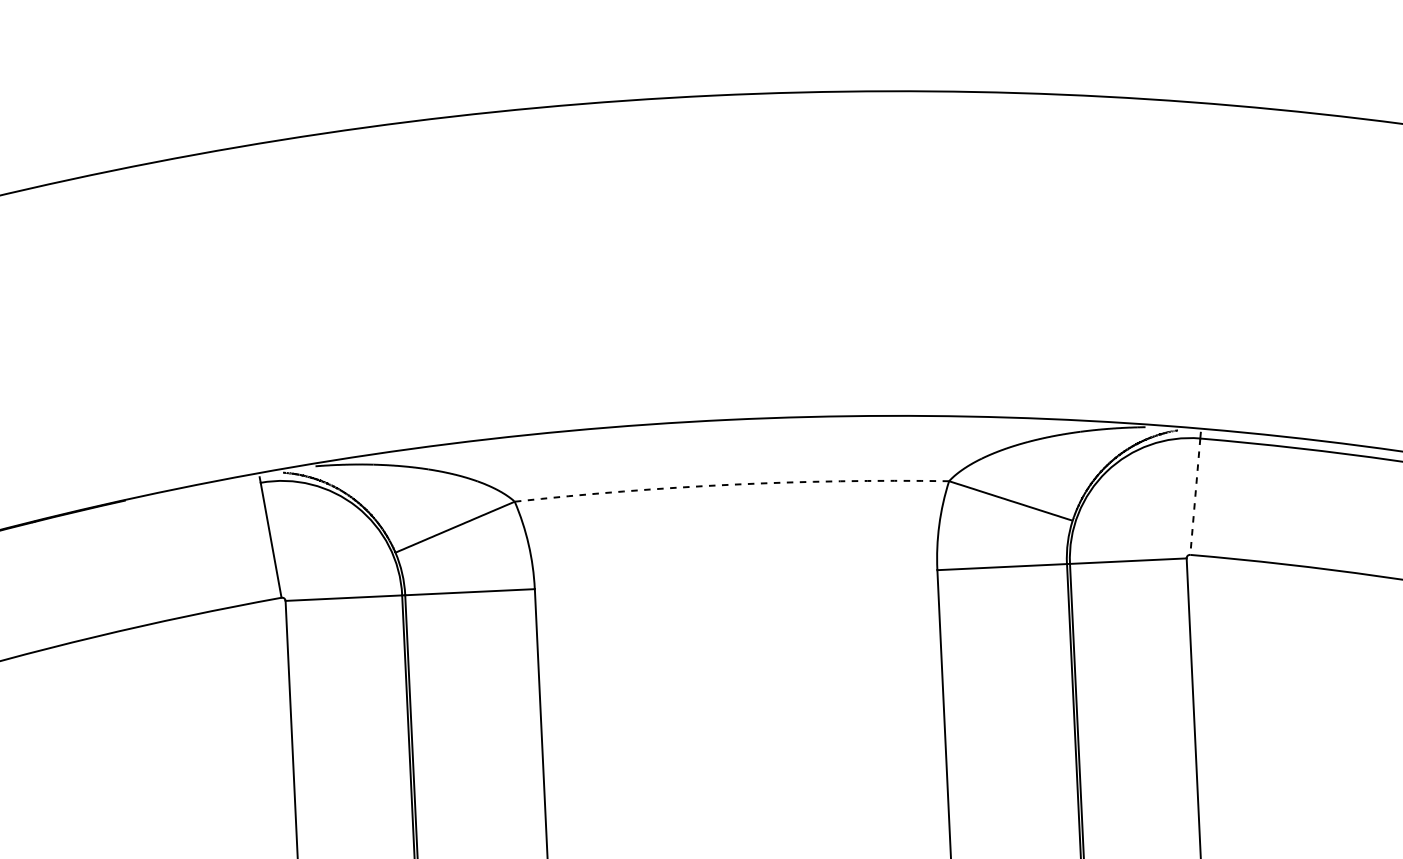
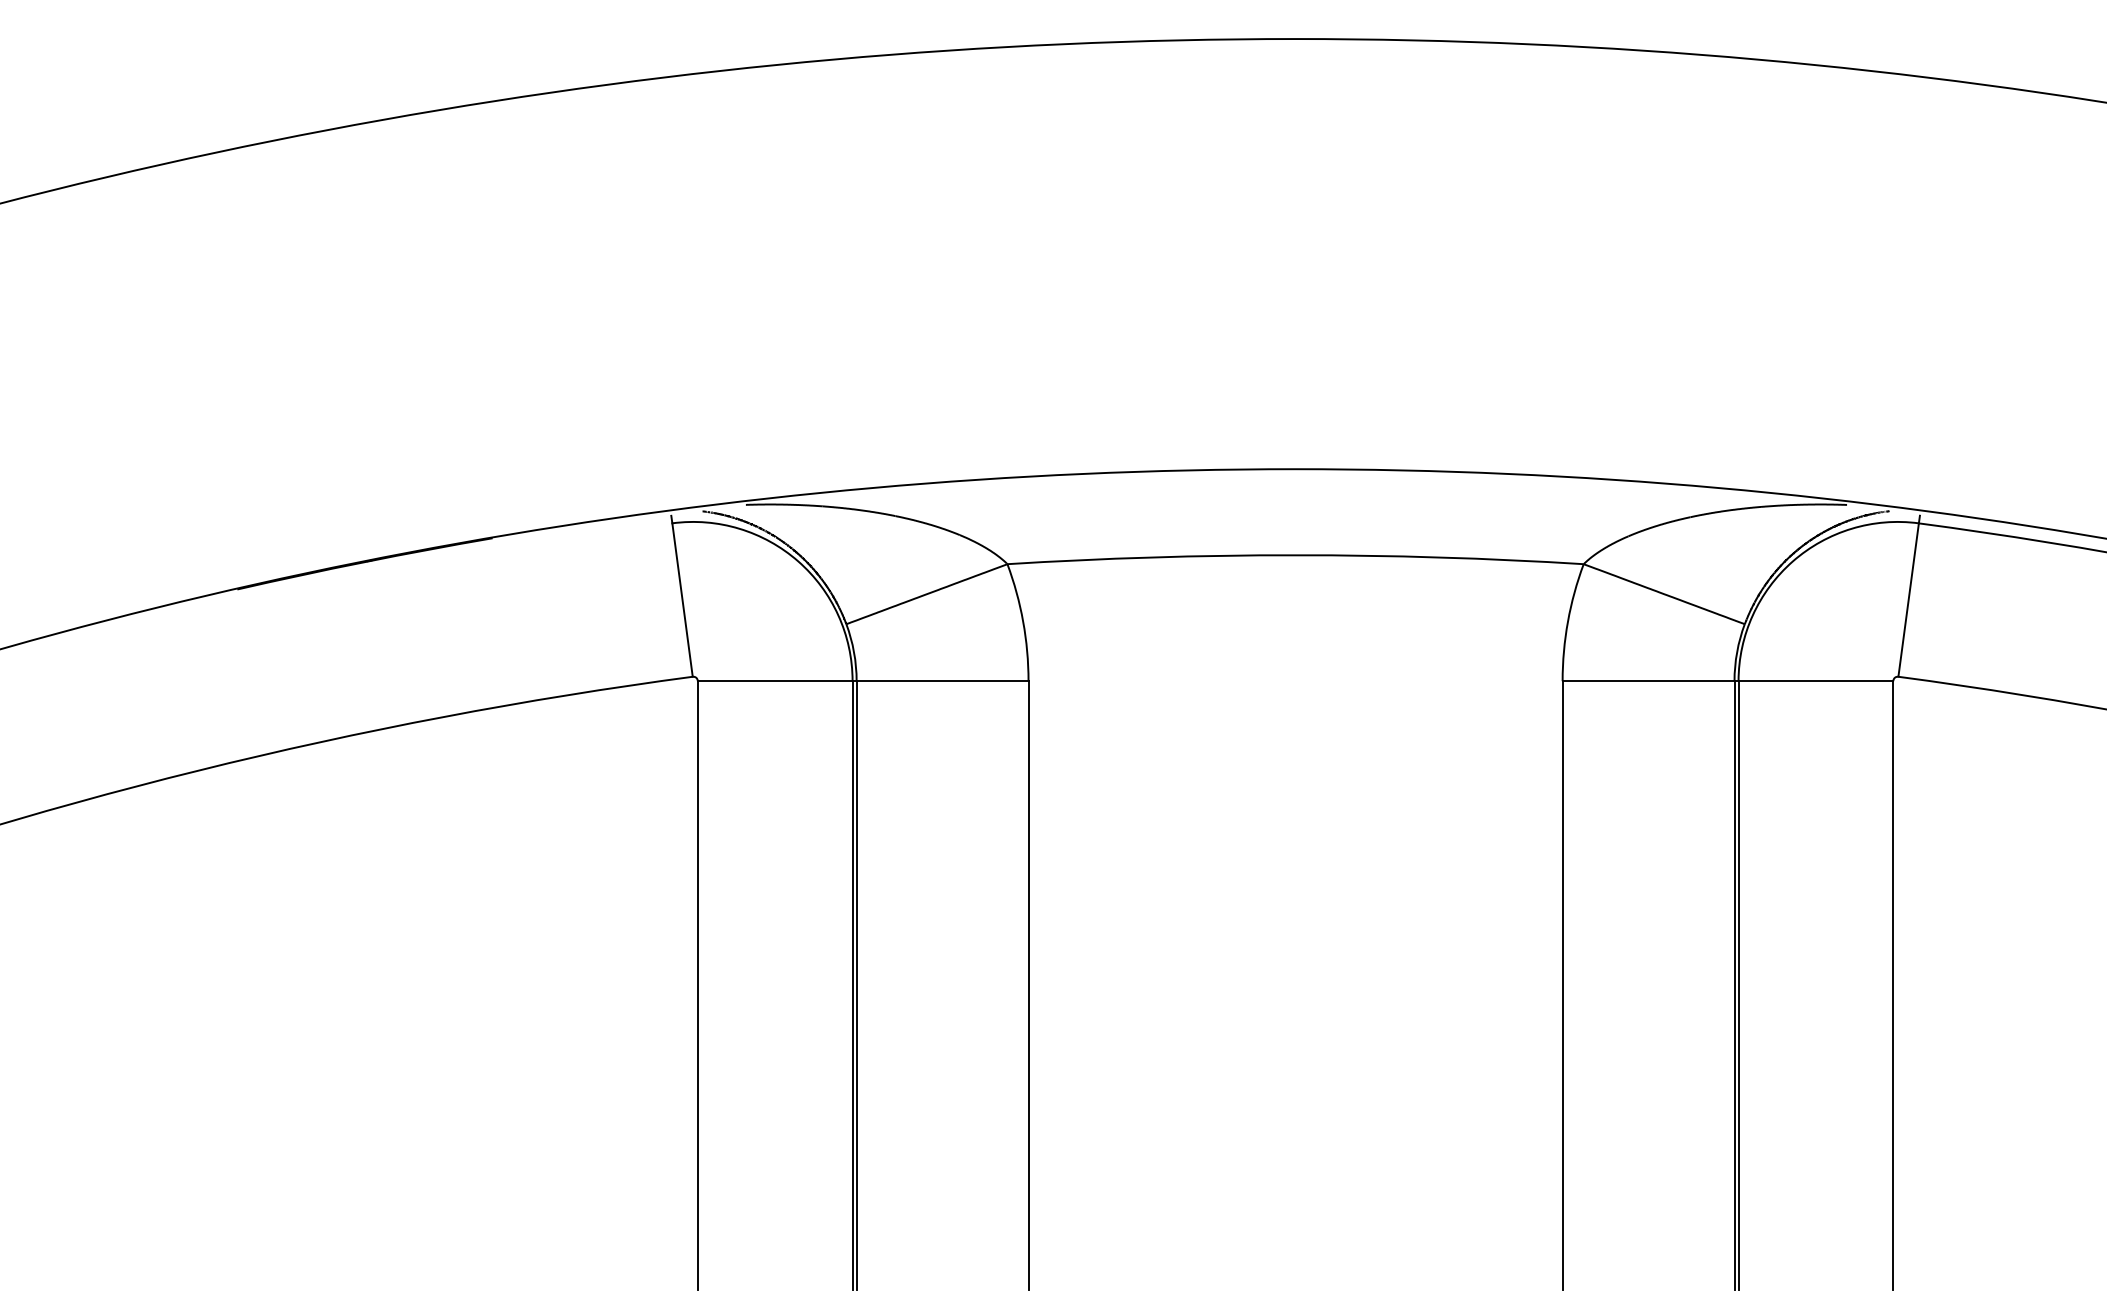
arc: (731, 484) -> (1295, 555), dashed -> solid
line: (1195, 497) -> (1908, 600), dashed -> solid

